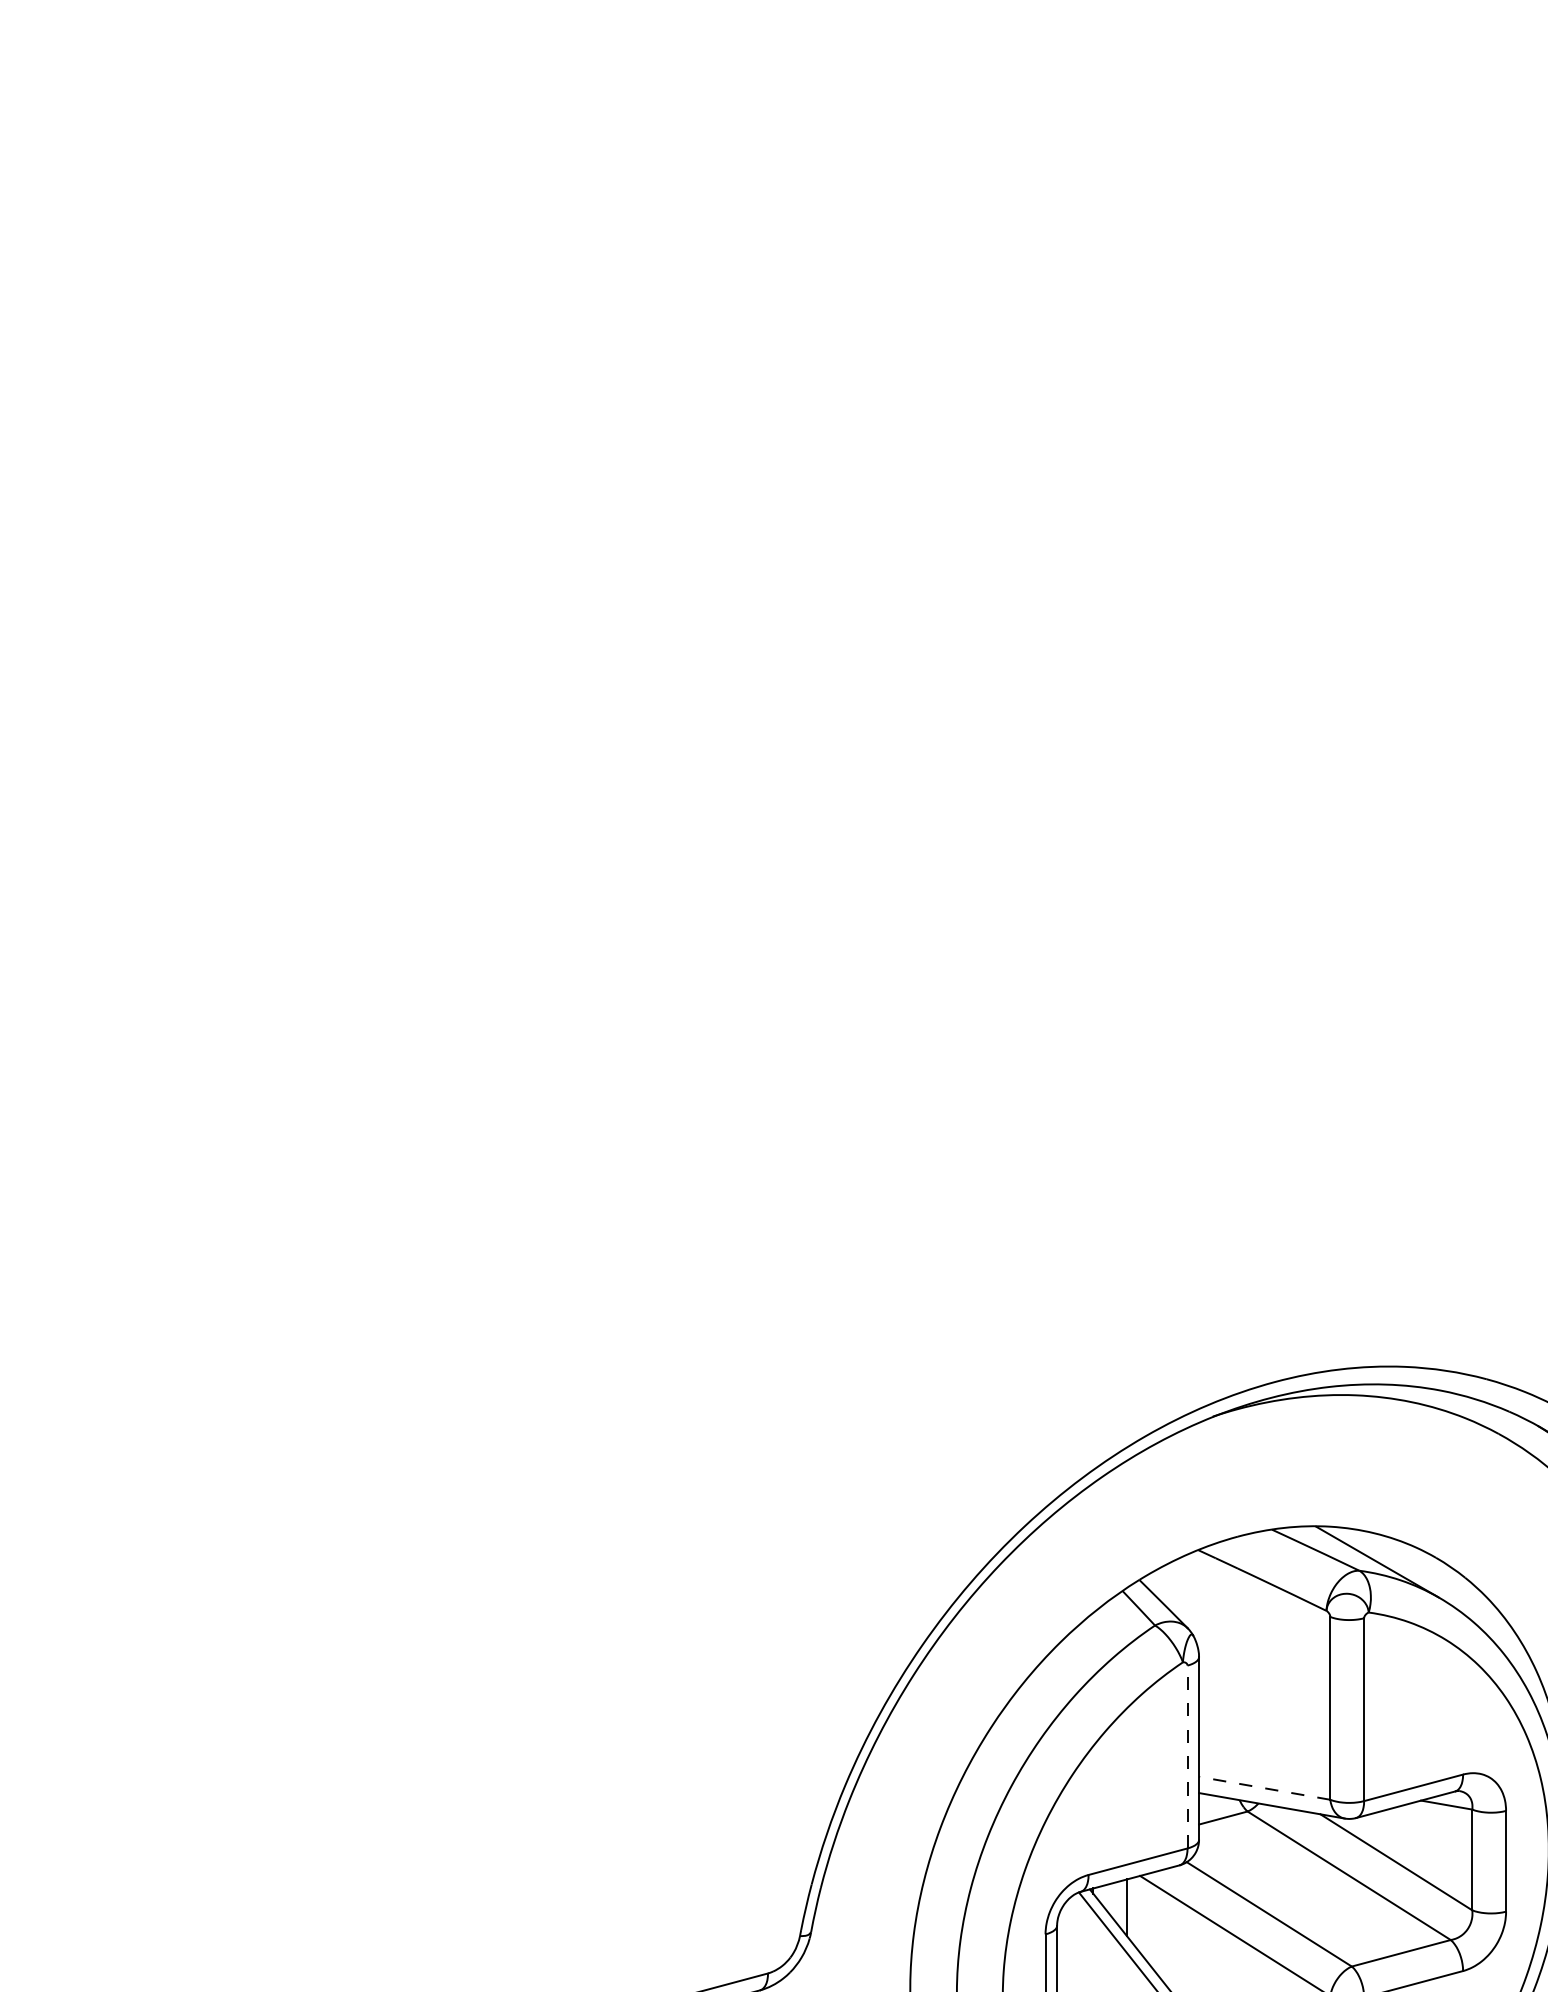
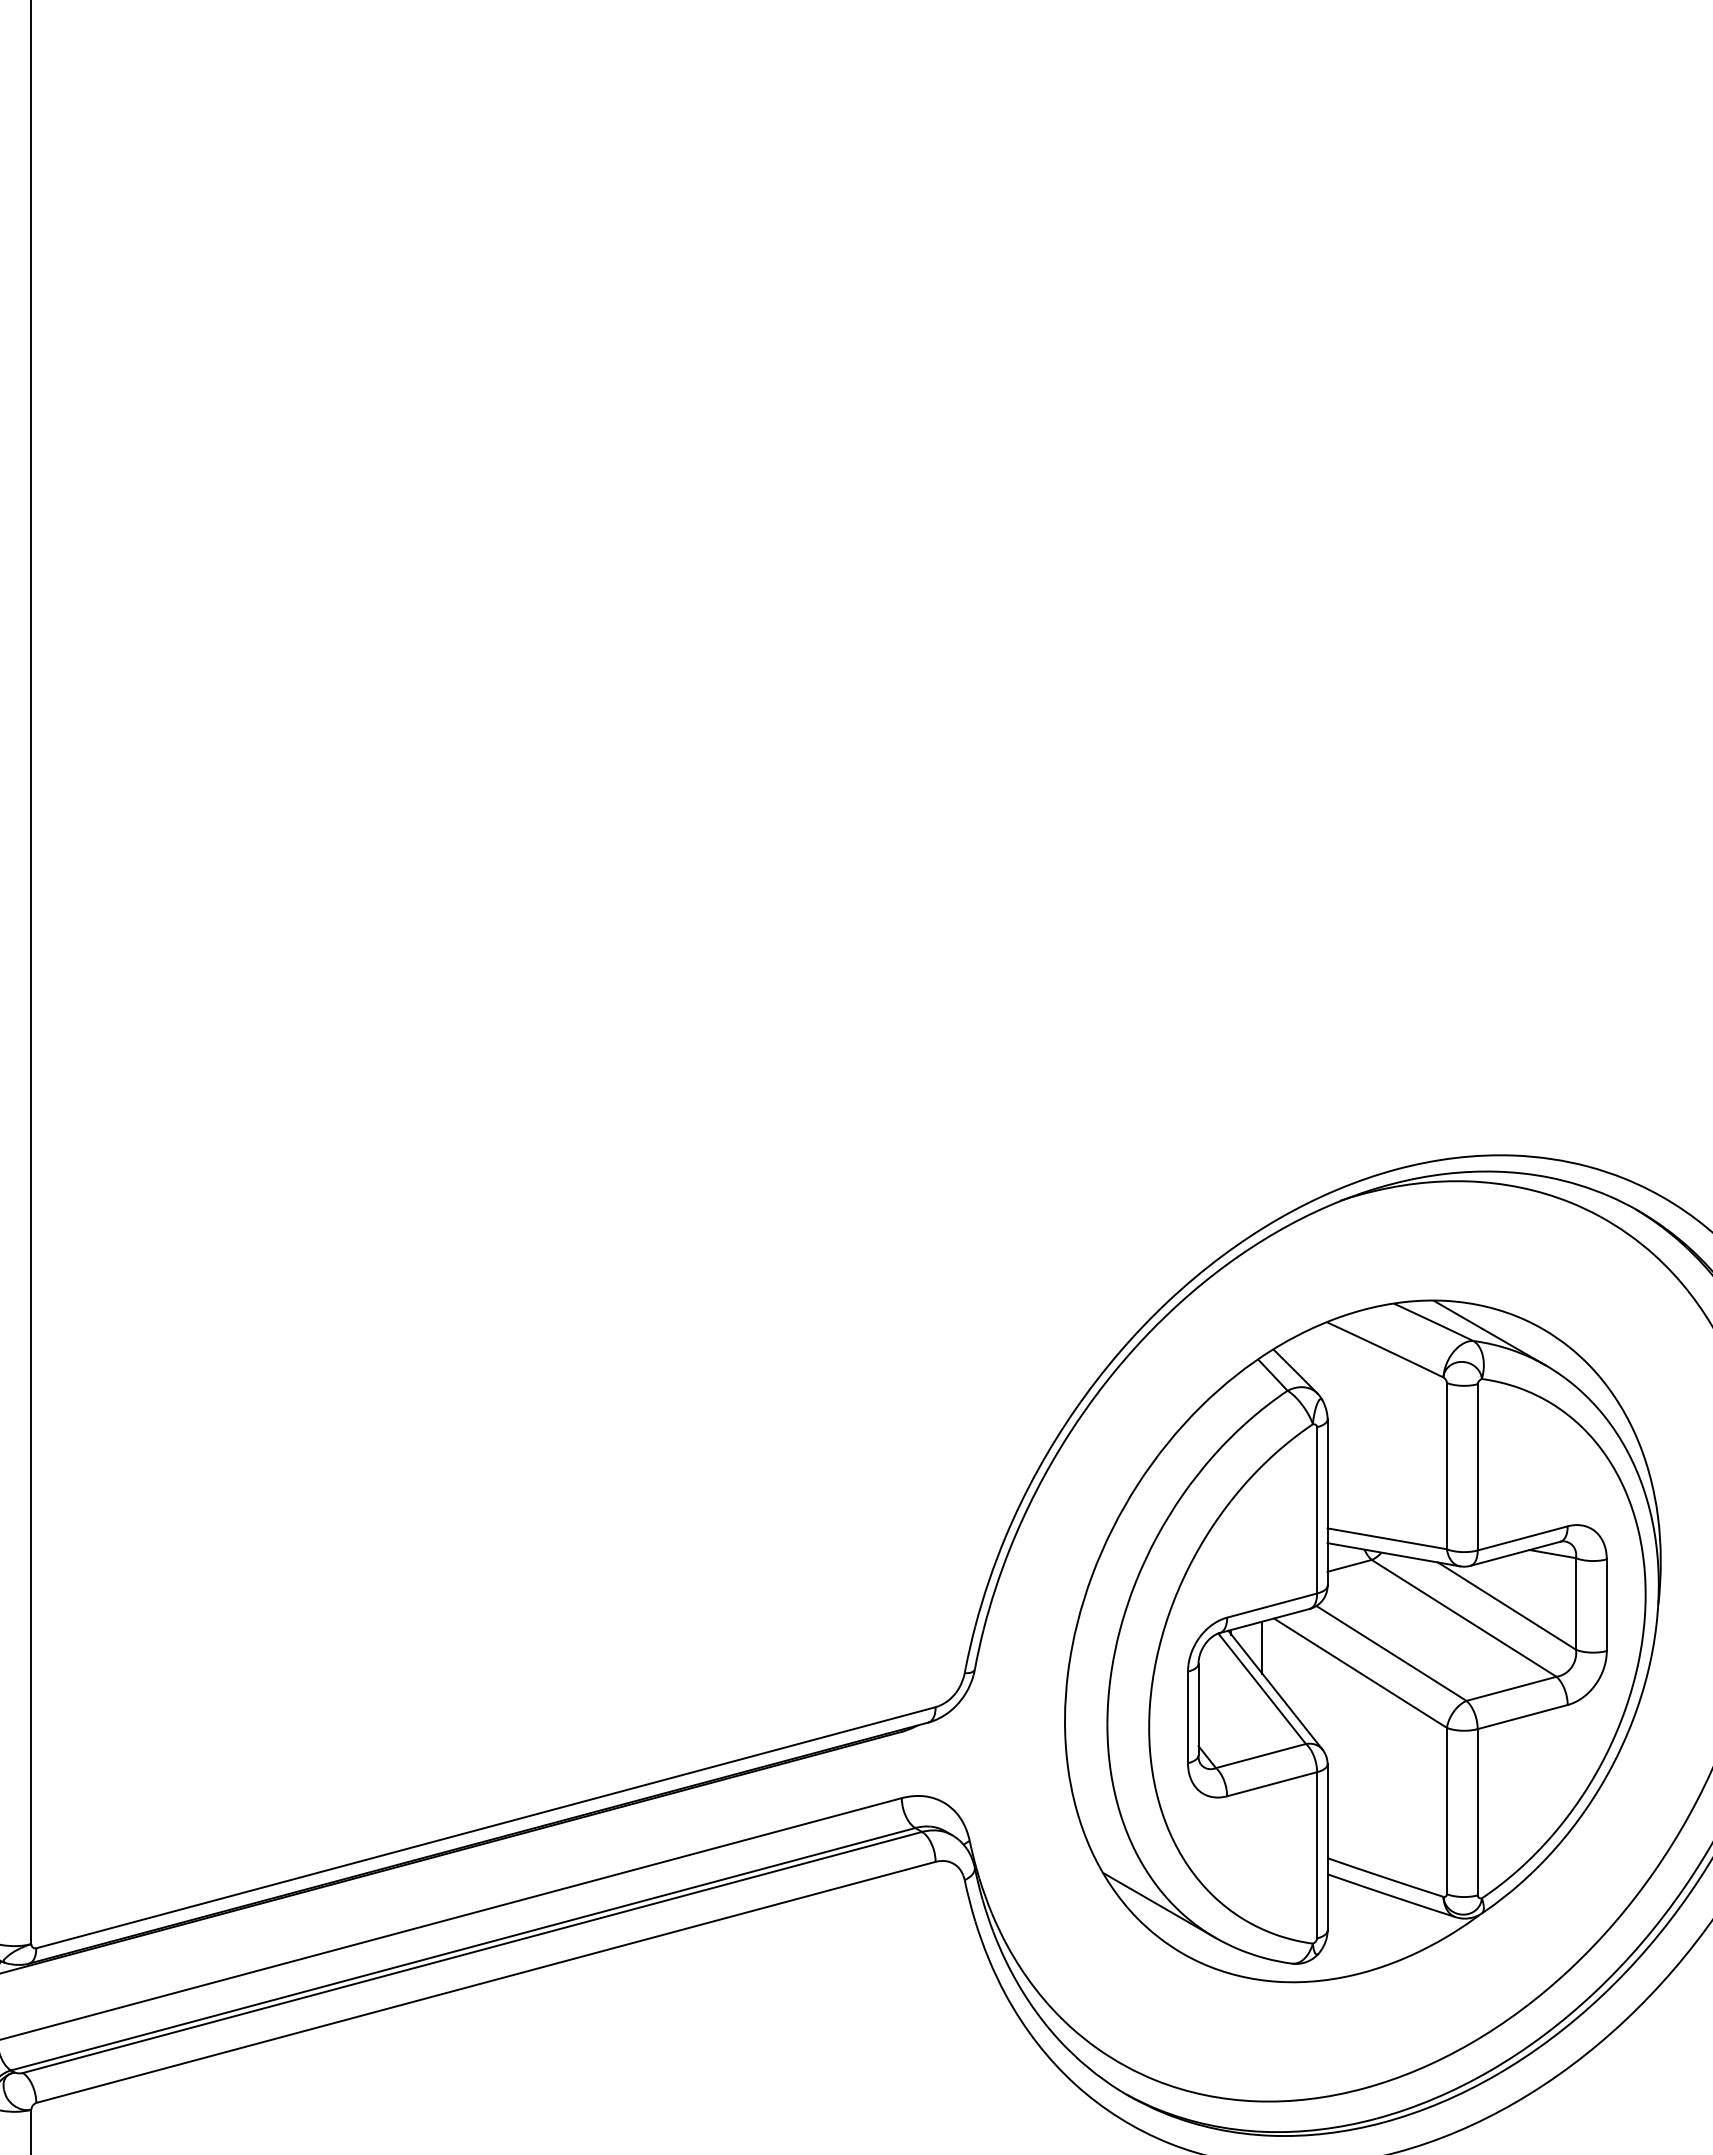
line: (1187, 1756) -> (1317, 1509), dashed -> solid
line: (1264, 1787) -> (1387, 1538), dashed -> solid

